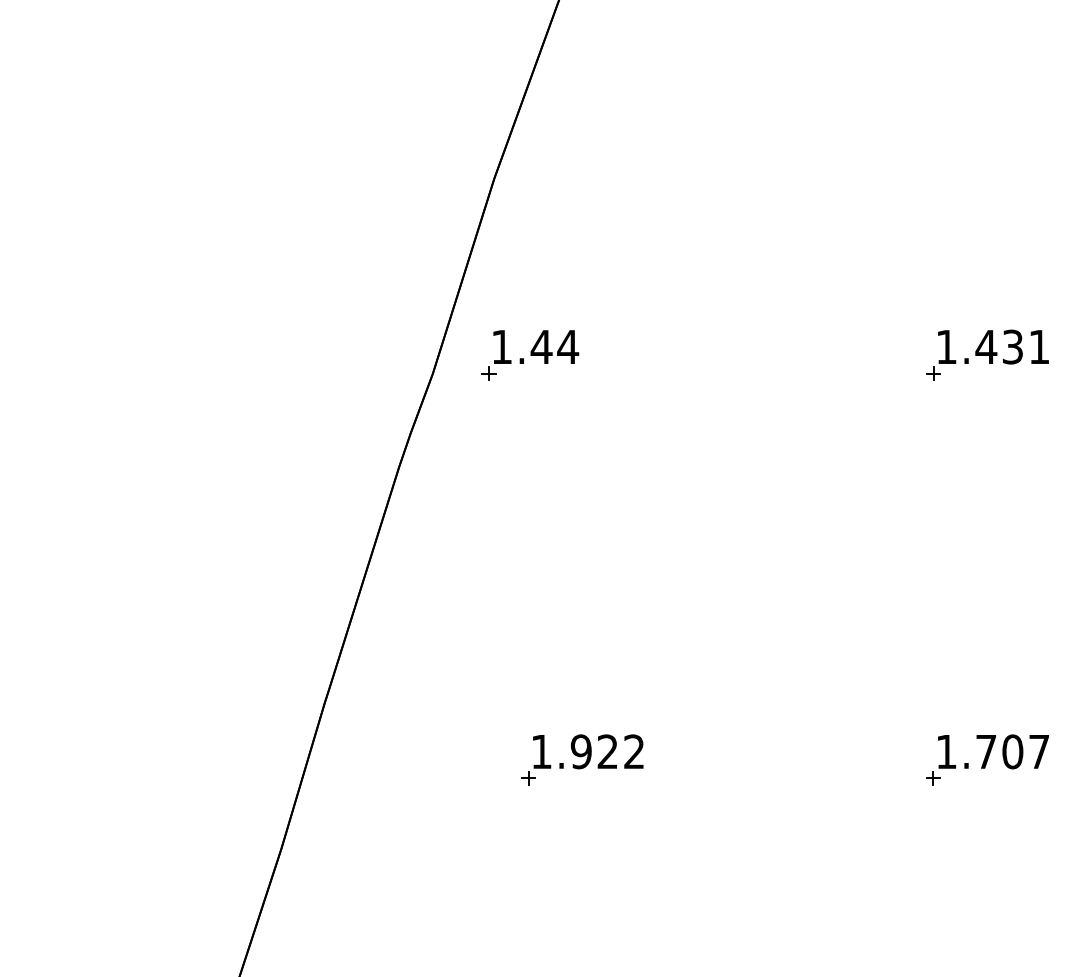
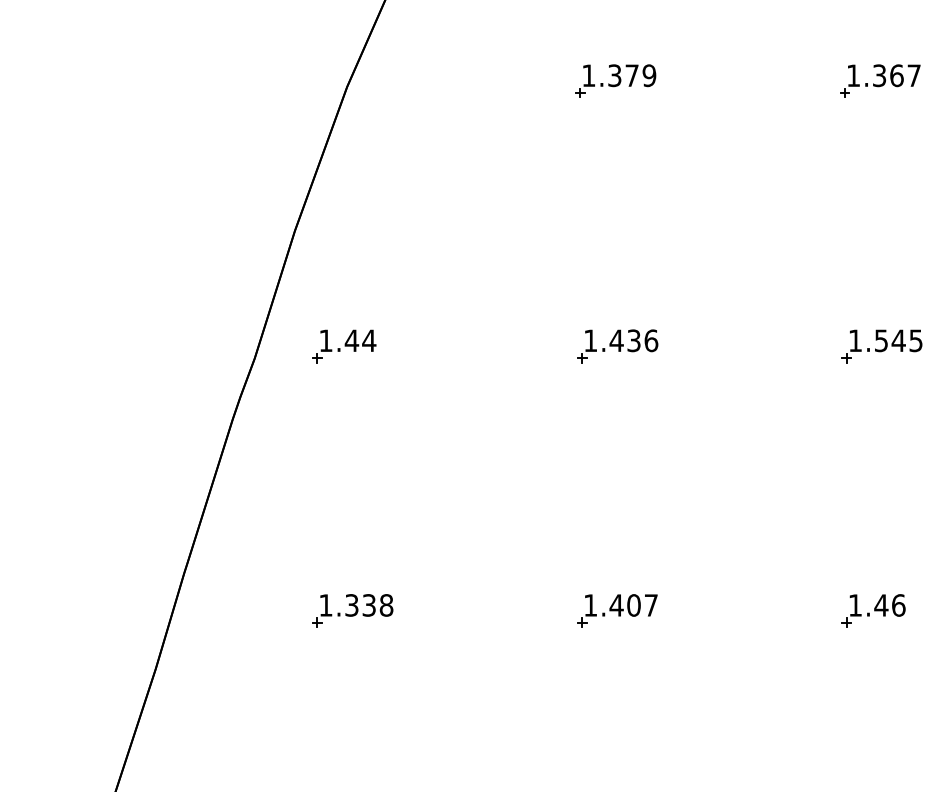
text: (1039, 346) -> (651, 340), 1.431 -> 1.436
part: (530, 355) -> (344, 346), moved
text: (608, 751) -> (369, 605), 1.922 -> 1.338
text: (986, 751) -> (616, 605), 1.707 -> 1.407

